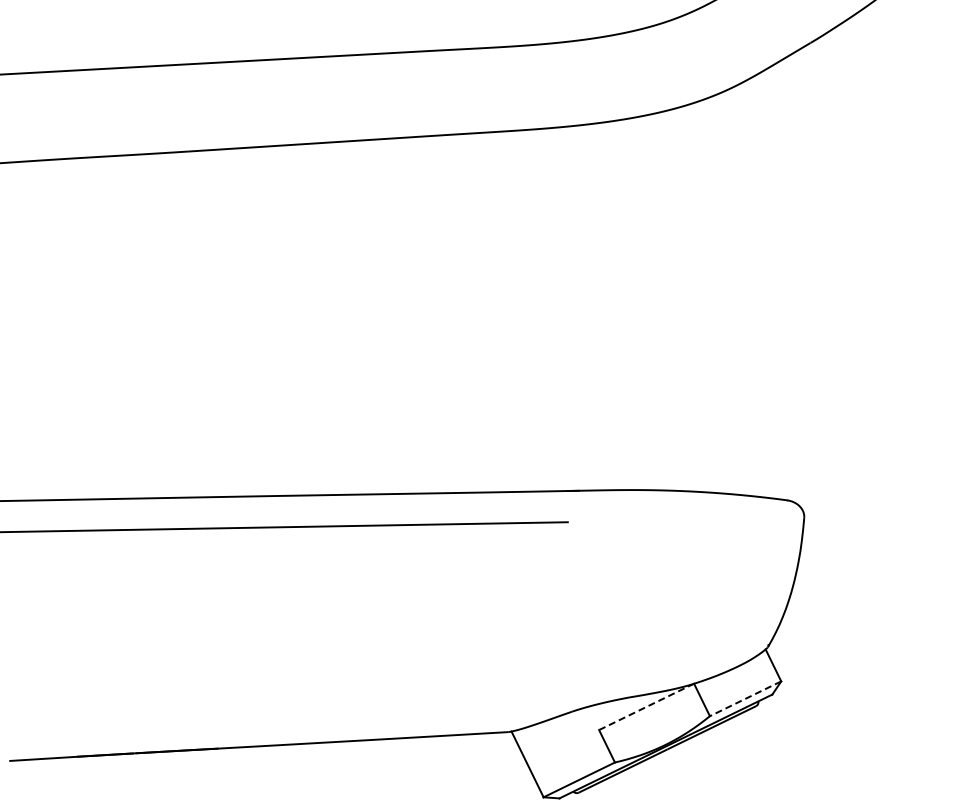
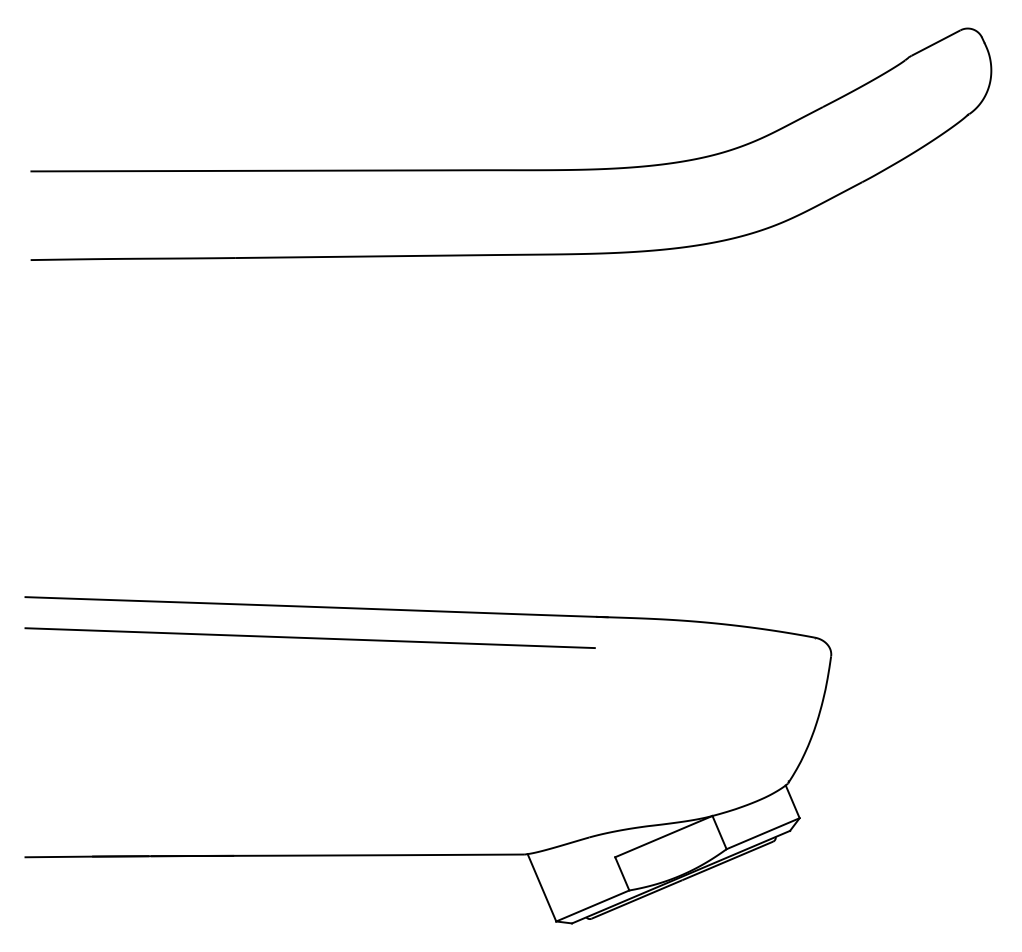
line: (745, 698) -> (763, 833), dashed -> solid
line: (646, 706) -> (663, 836), dashed -> solid

